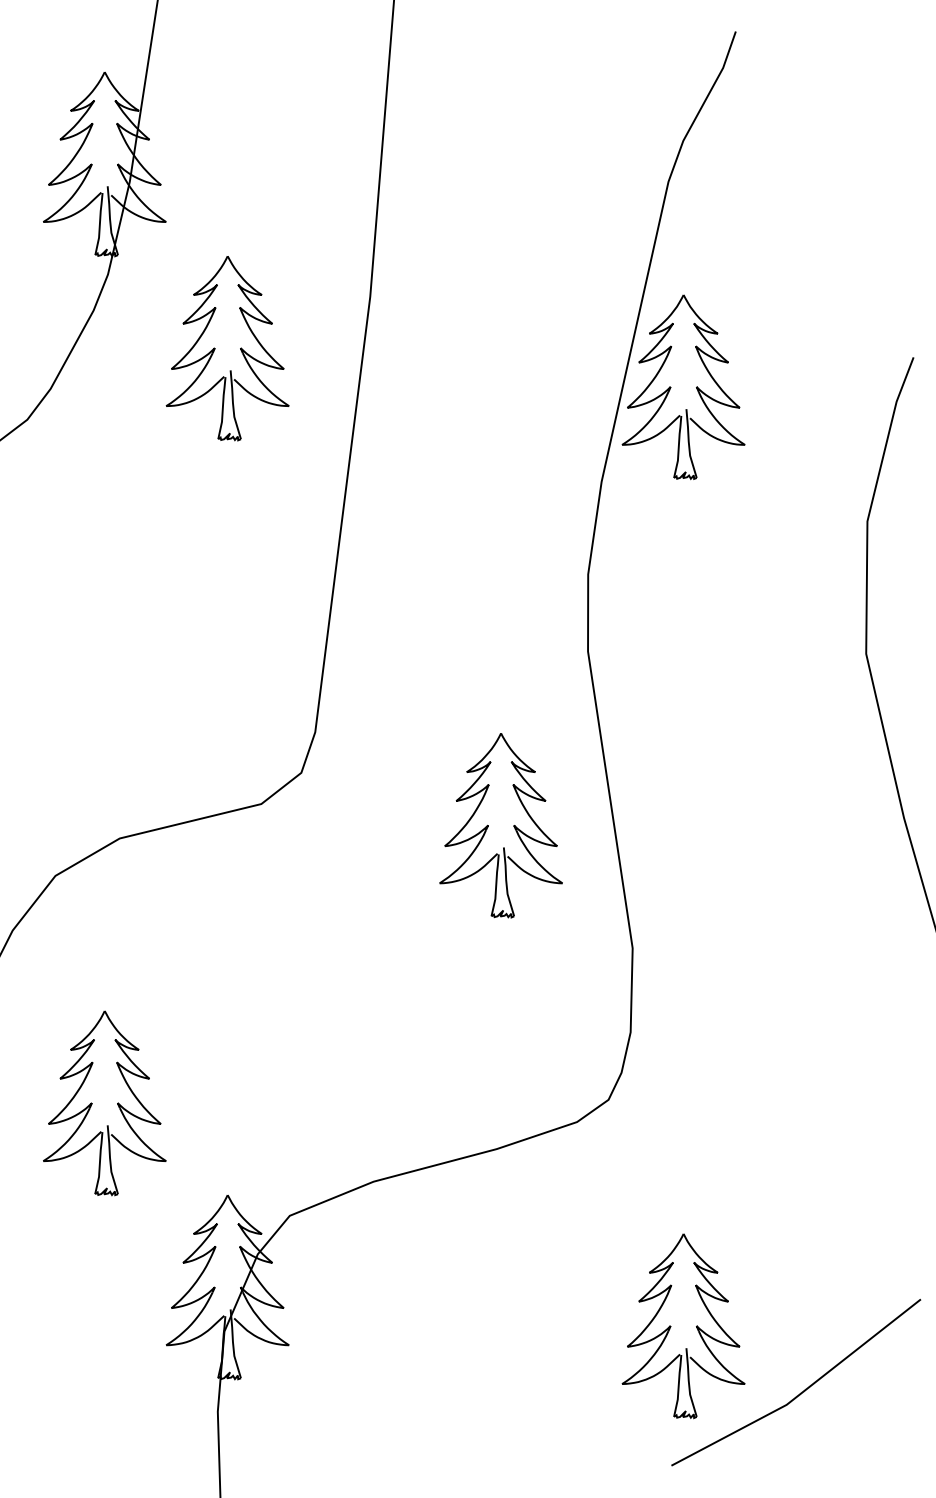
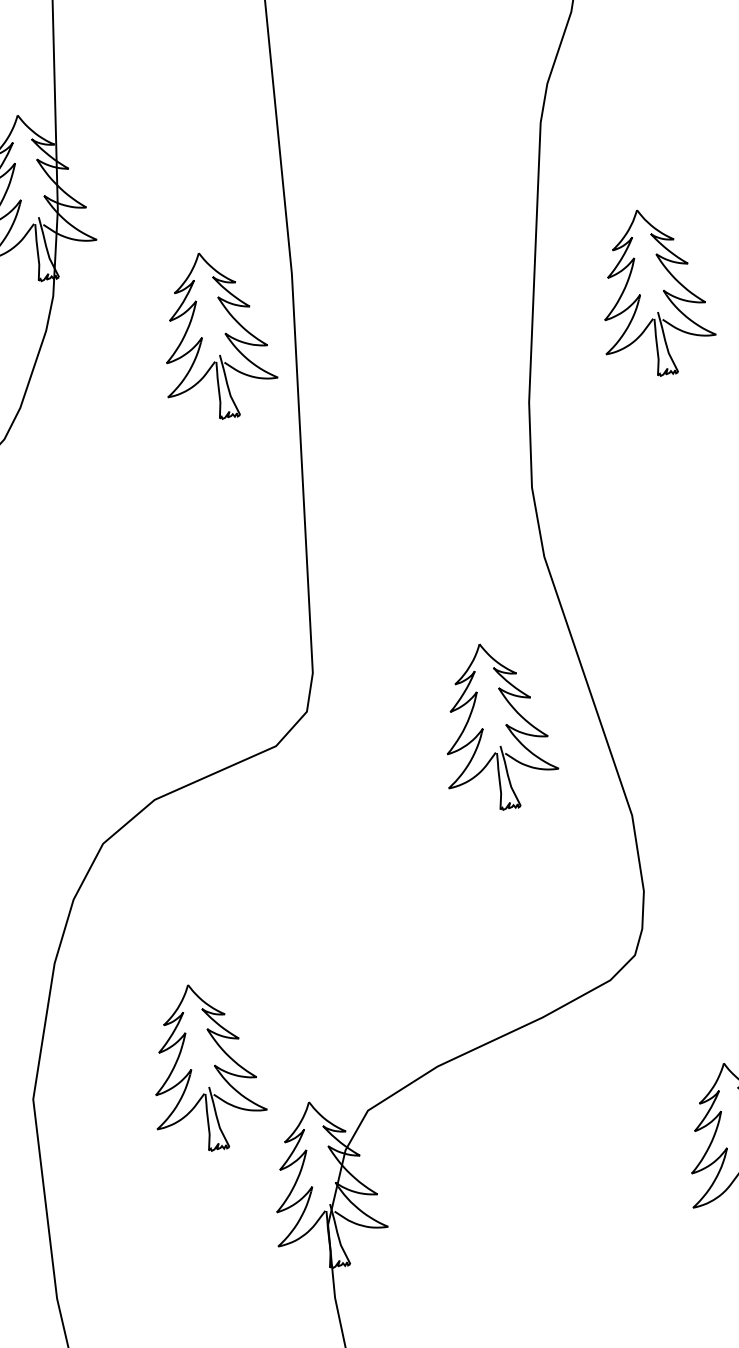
part: (227, 348) -> (213, 335), moved
part: (683, 387) -> (651, 293), moved
part: (92, 1103) -> (191, 1069), moved

